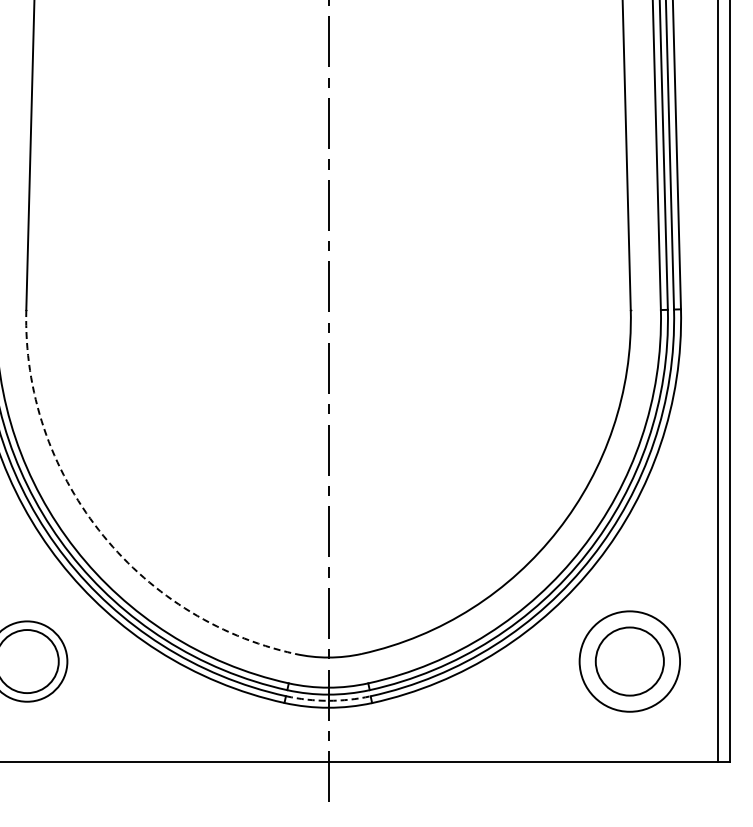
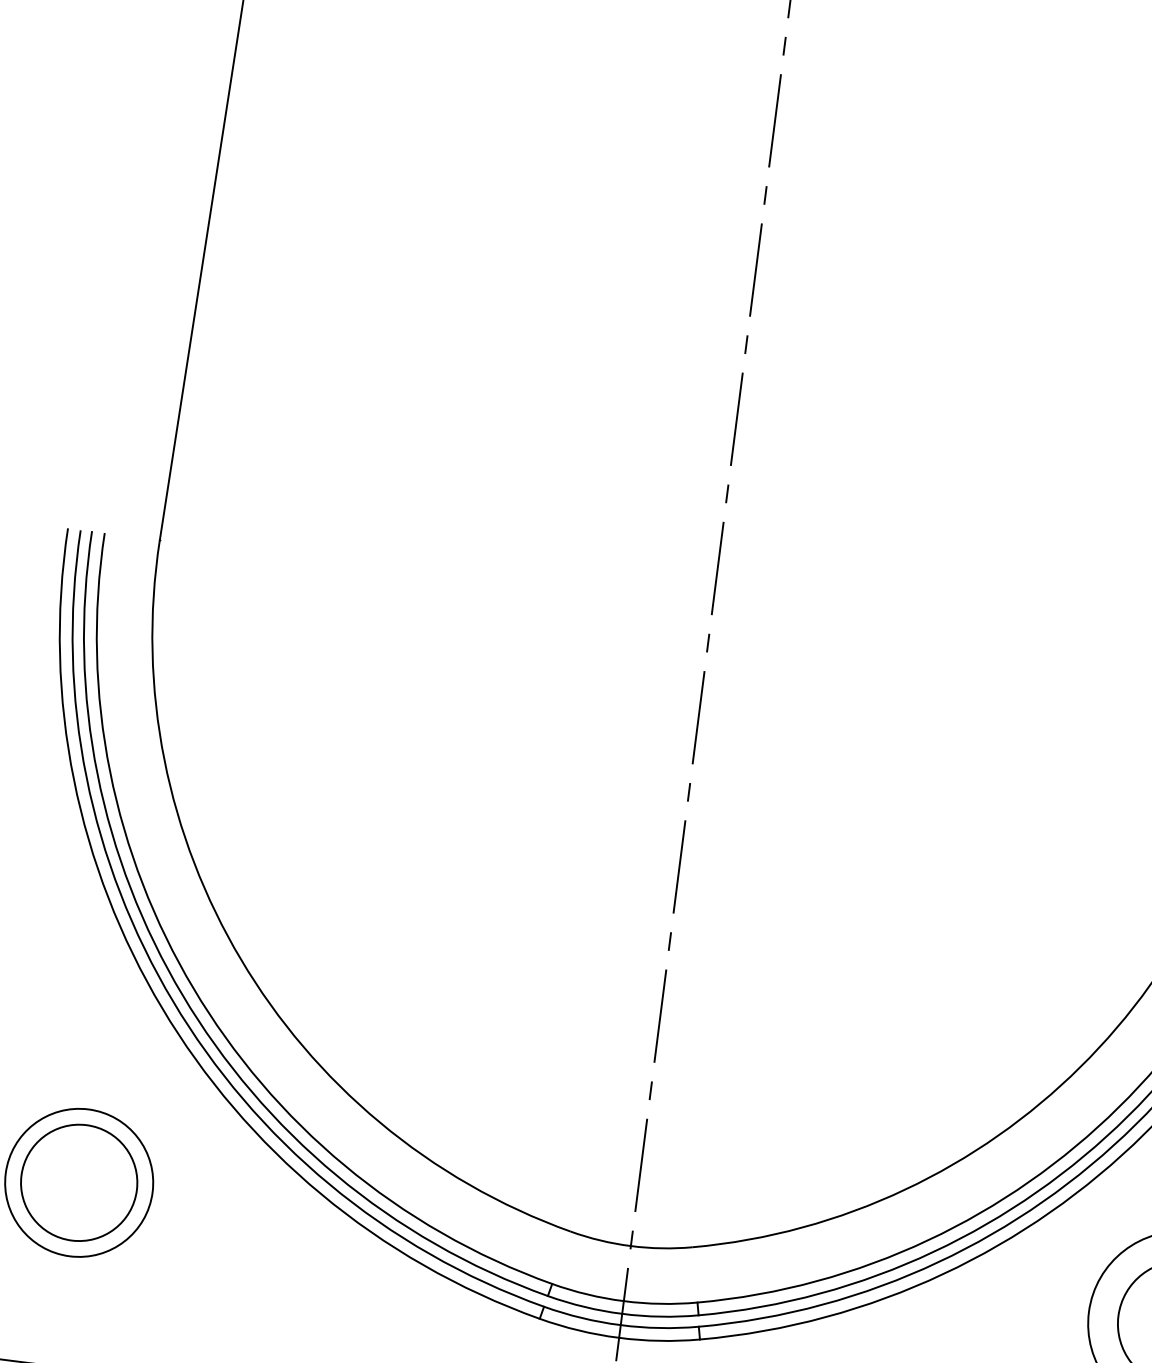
arc: (98, 530) -> (240, 959), dashed -> solid
arc: (328, 700) -> (620, 1324), dashed -> solid

